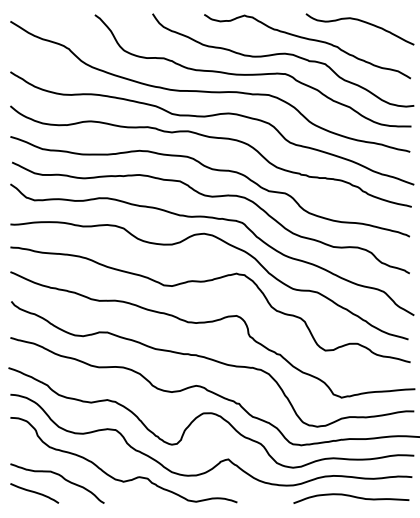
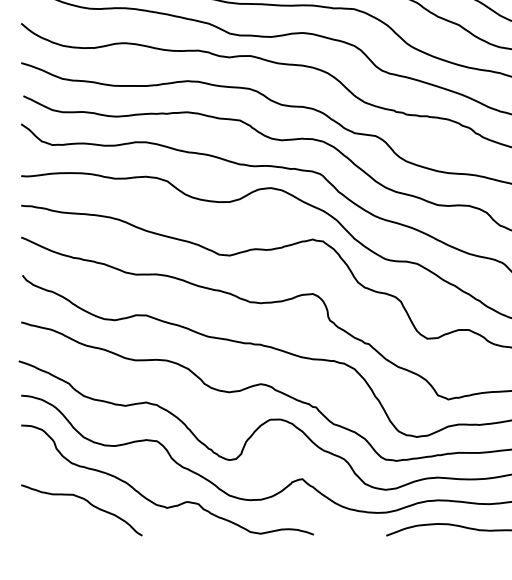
curve: (34, 493) -> (52, 523), removed

